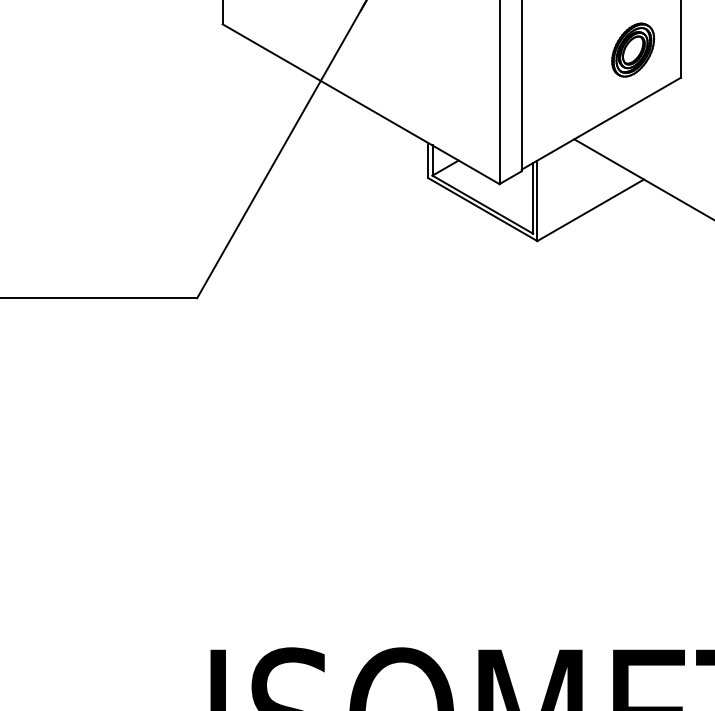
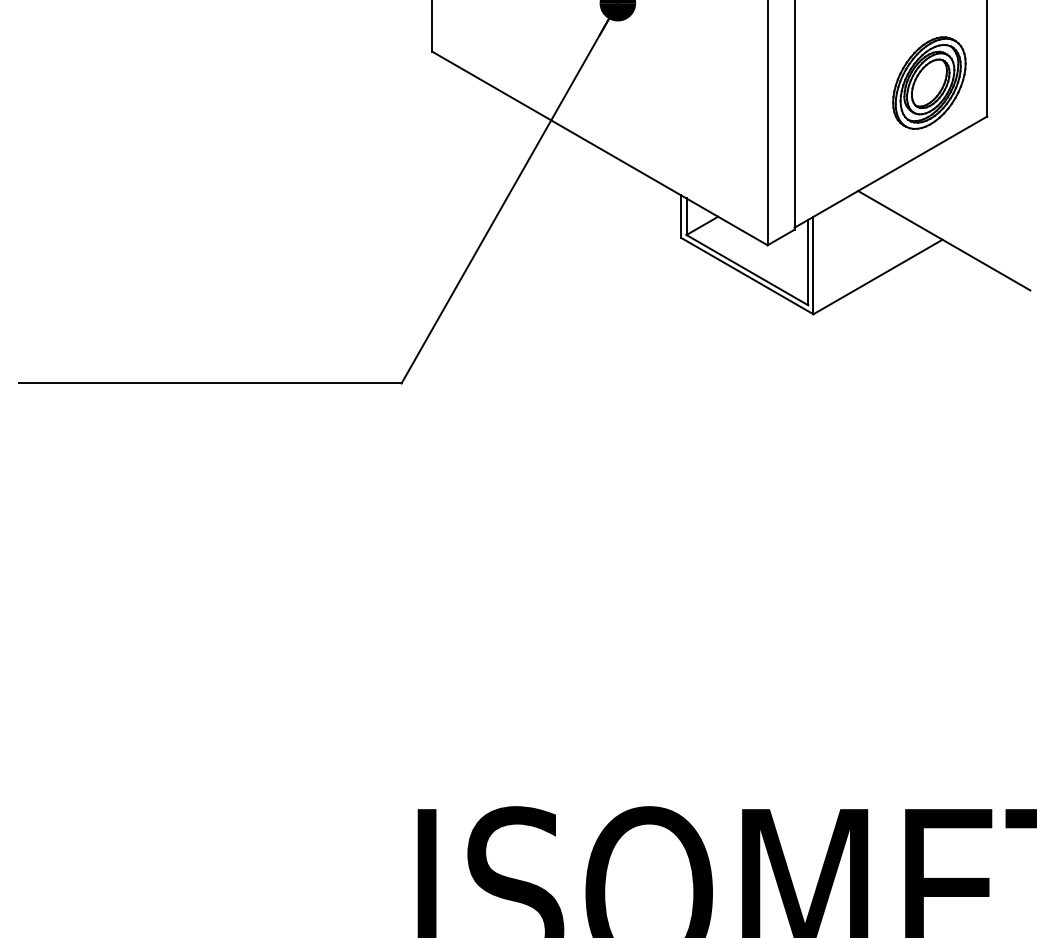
part: (633, 49) -> (929, 82), size x1.43

